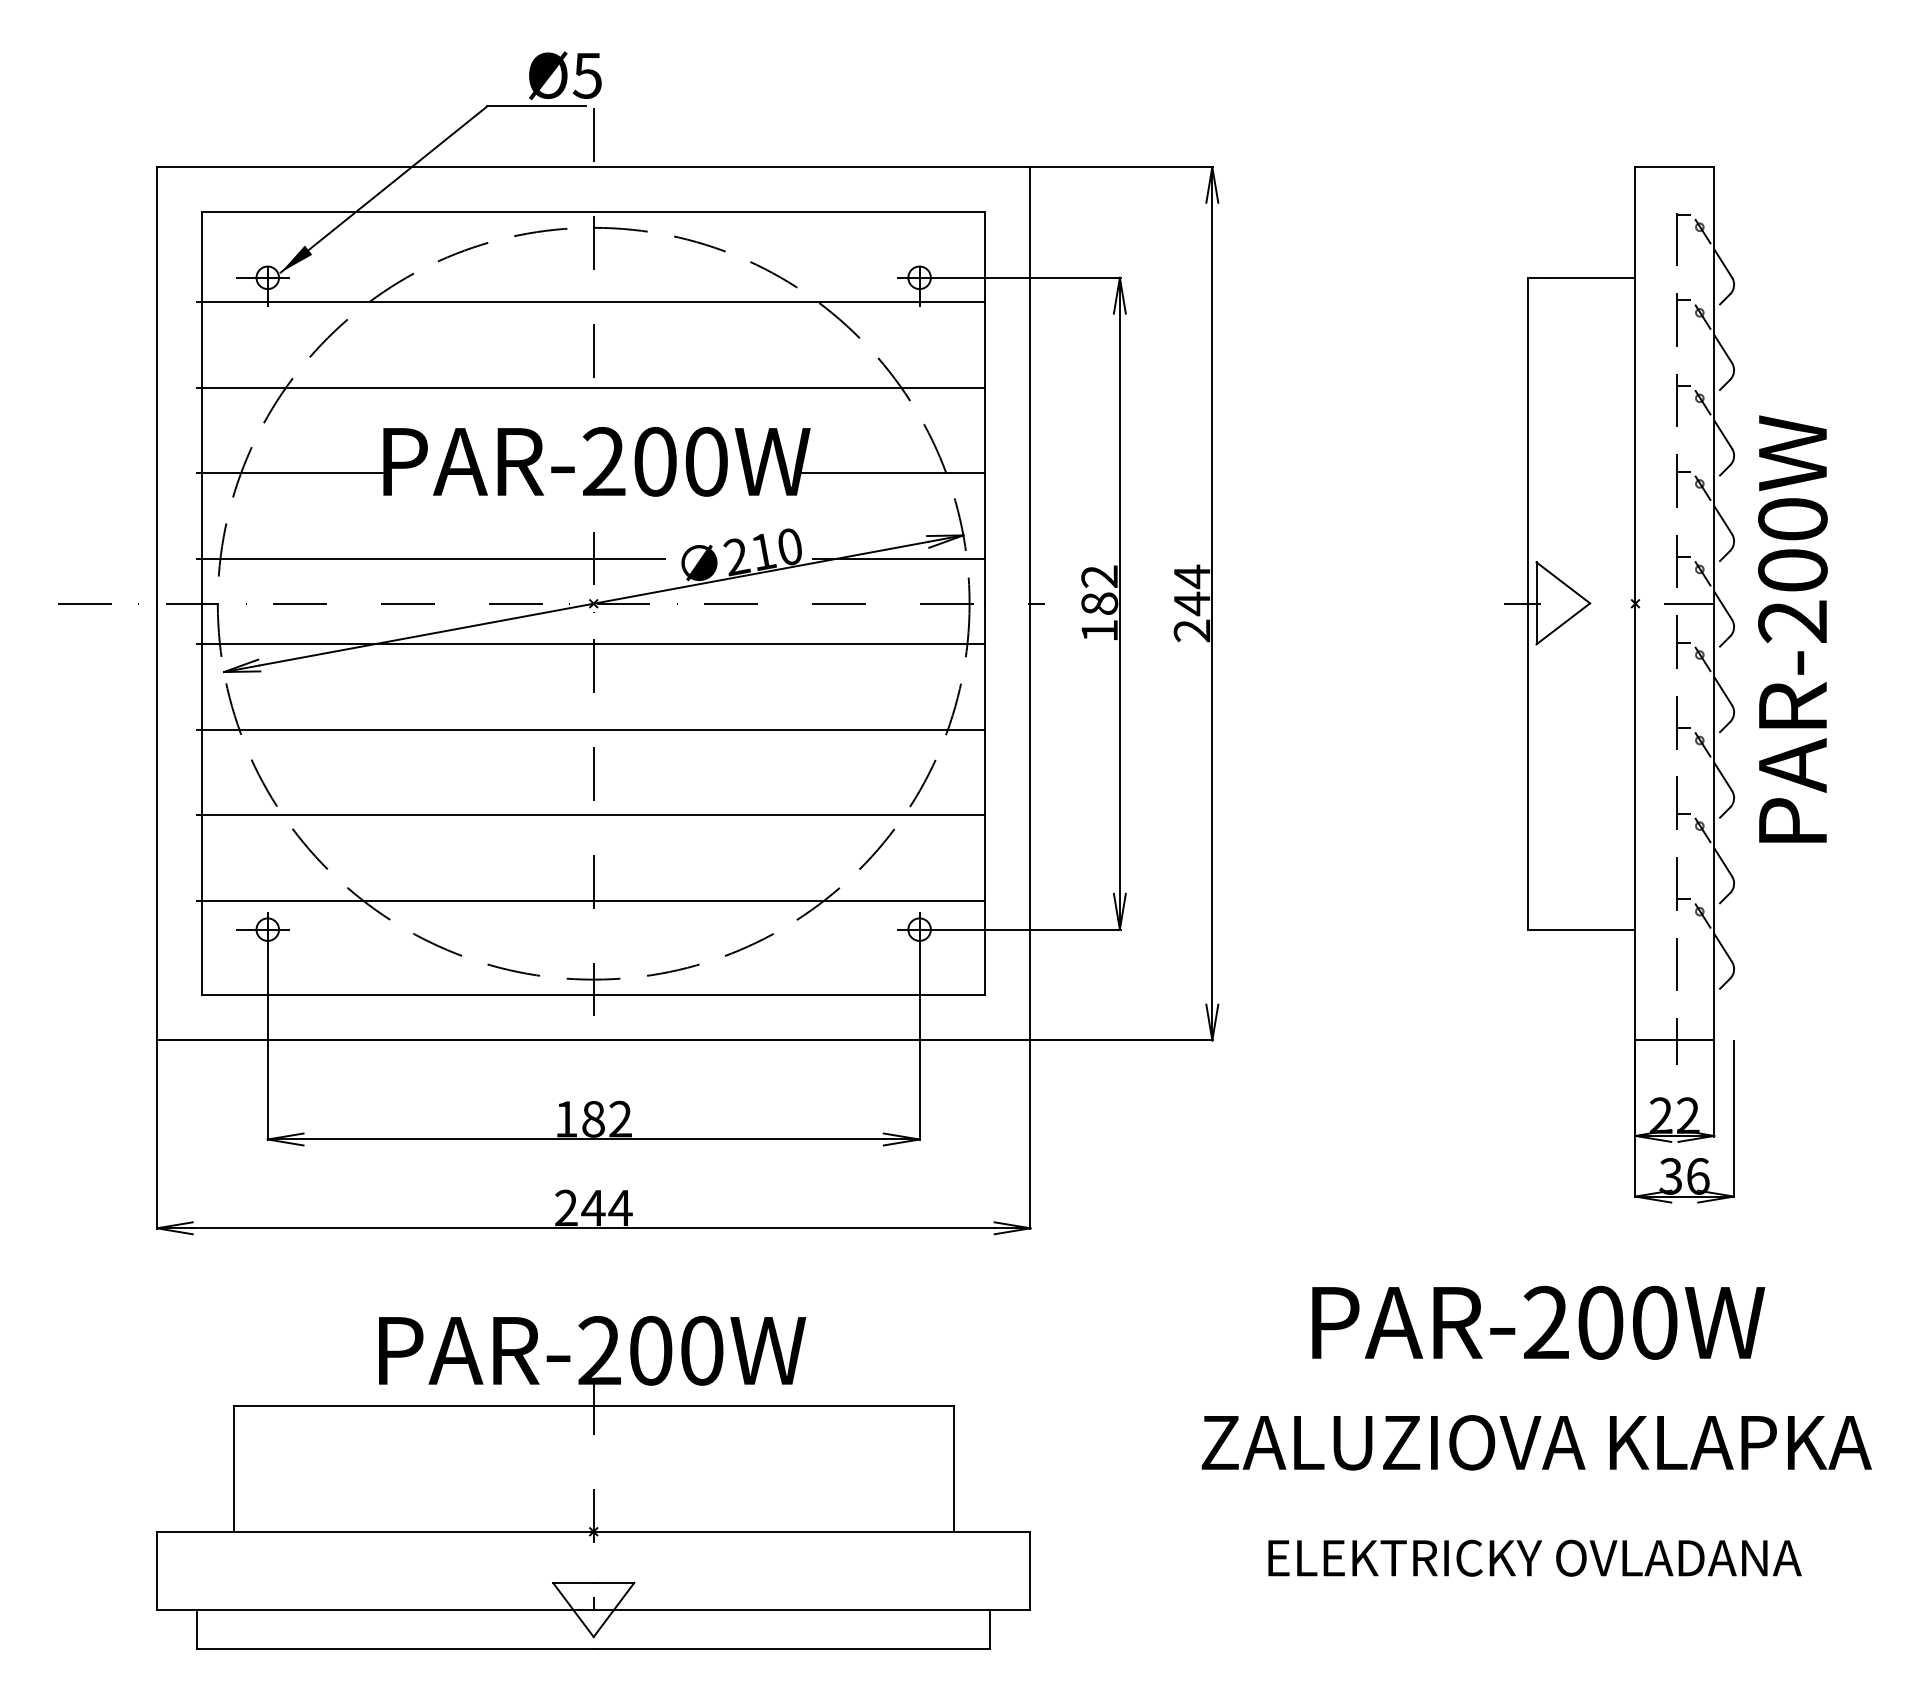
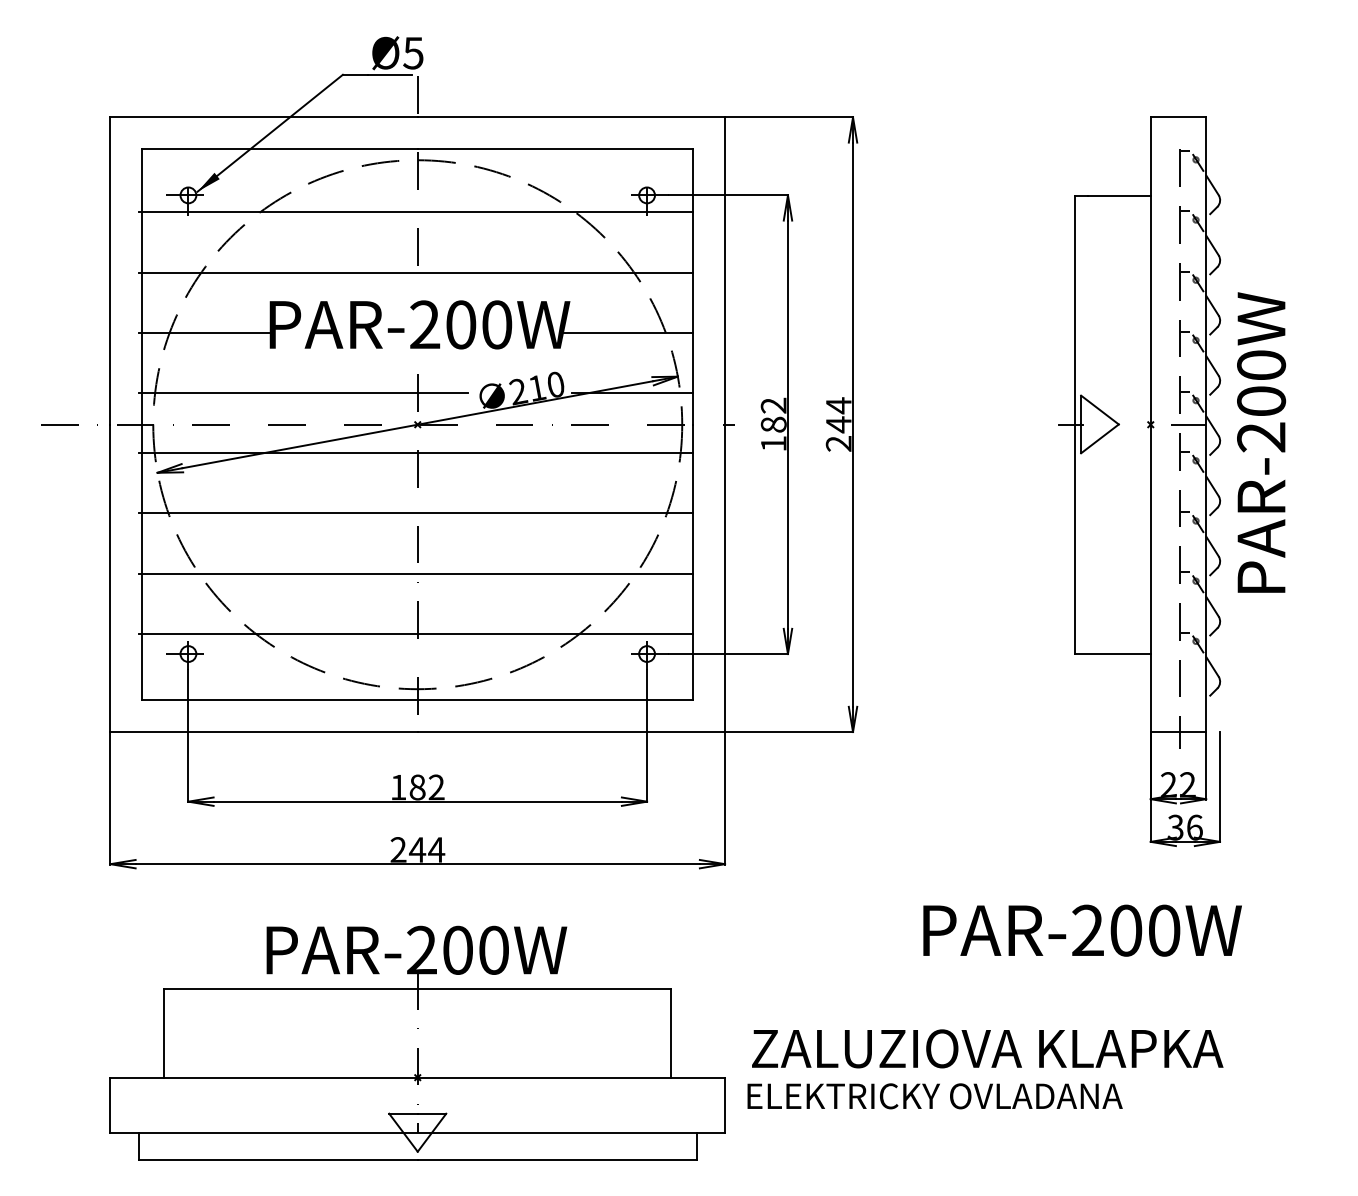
text: (1536, 1442) -> (987, 1048), moved
text: (1534, 1557) -> (934, 1095), moved

